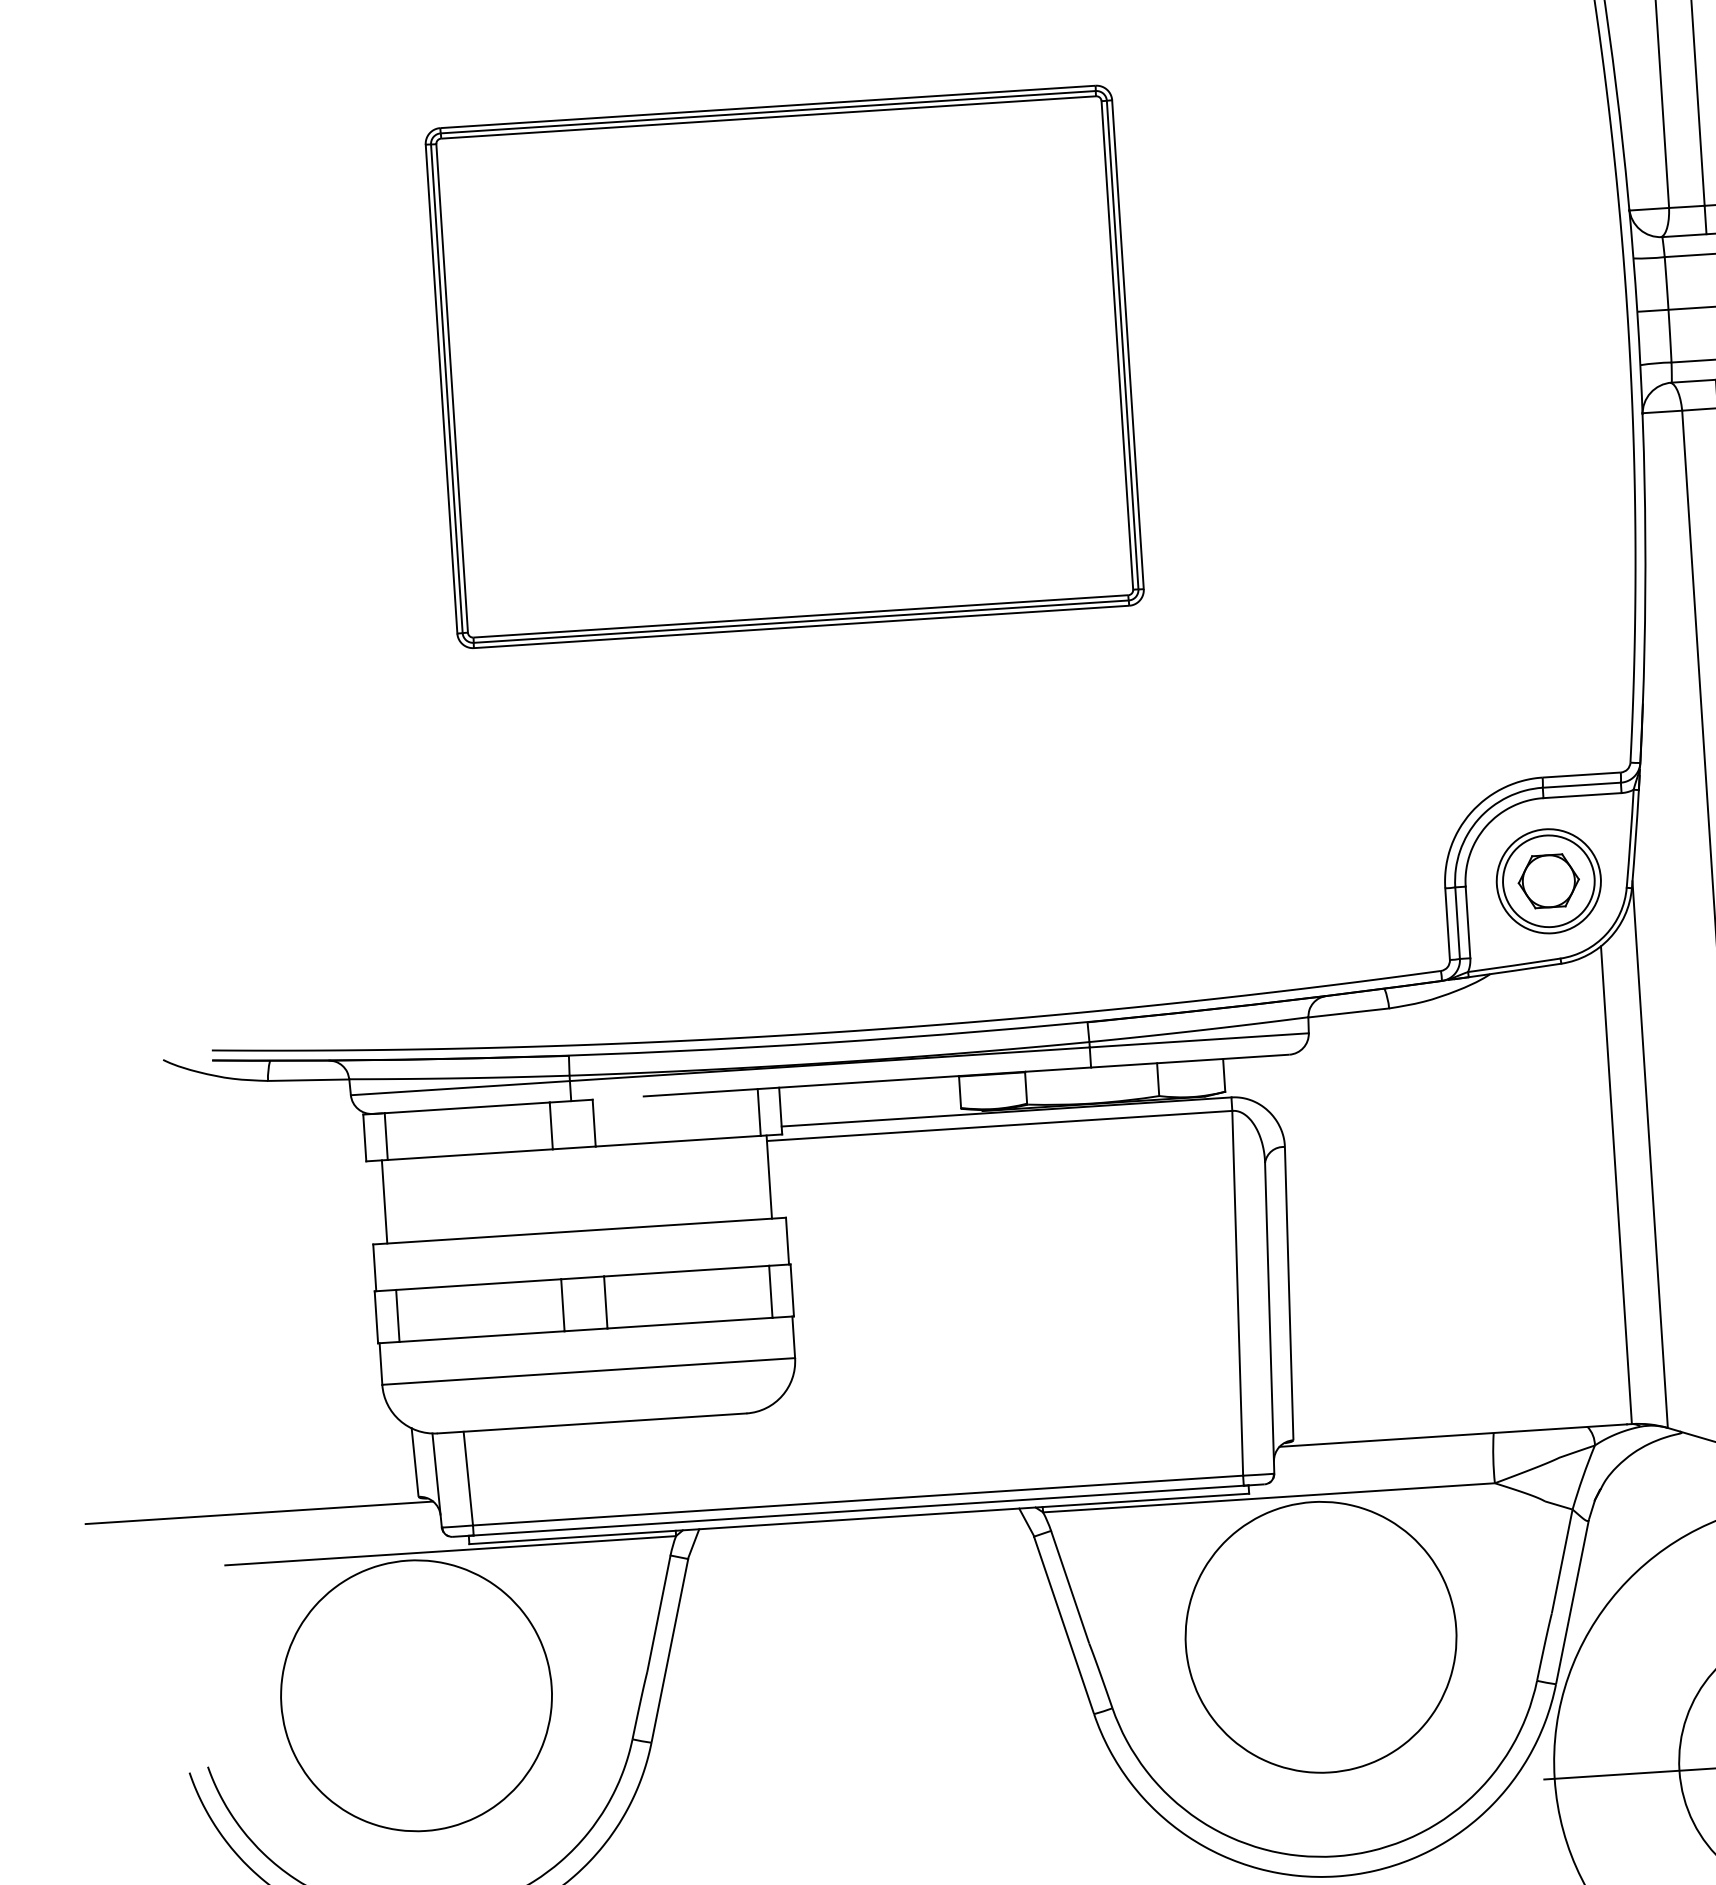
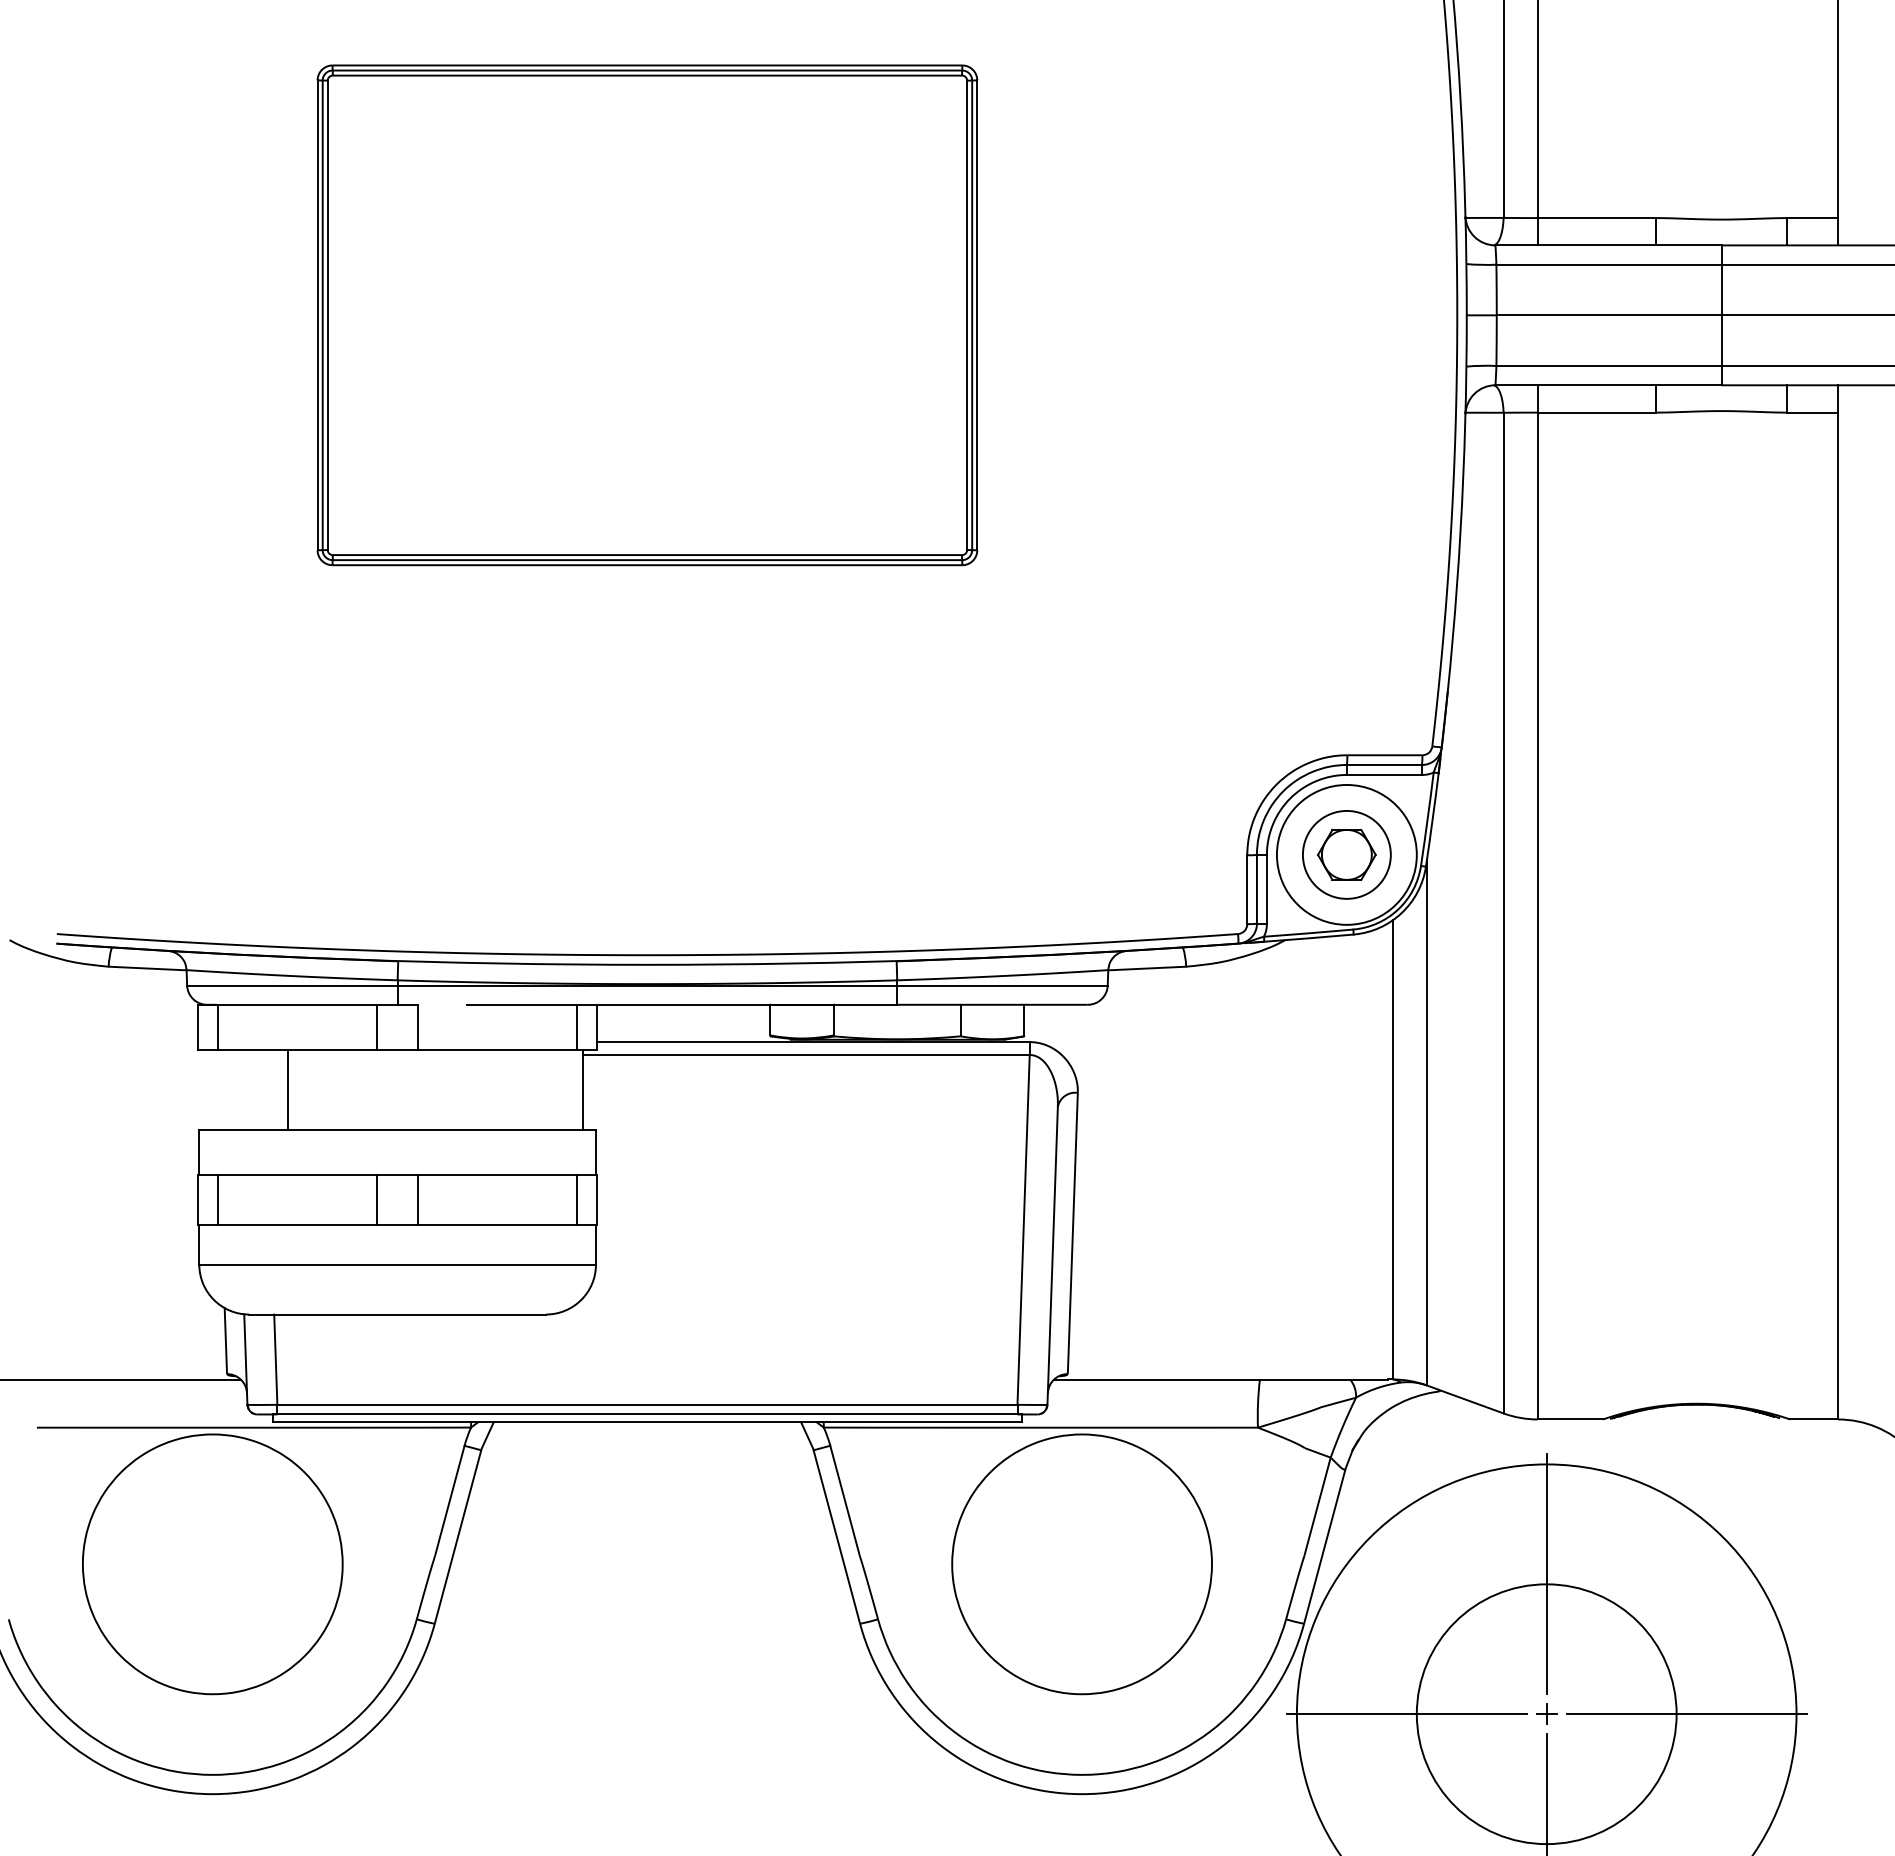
circle: (1548, 880) -> (1346, 854), size x1.4
line: (384, 1201) -> (287, 1089), moved

